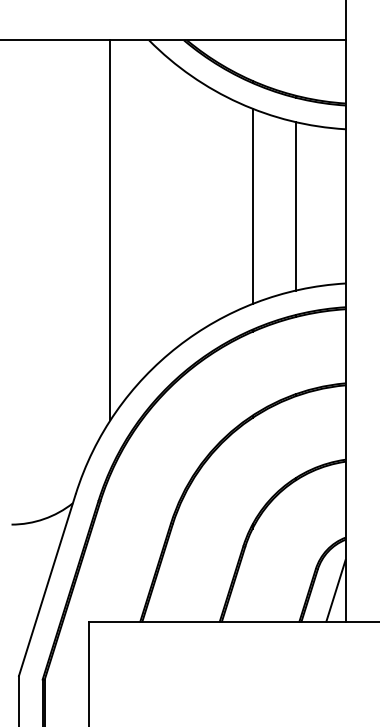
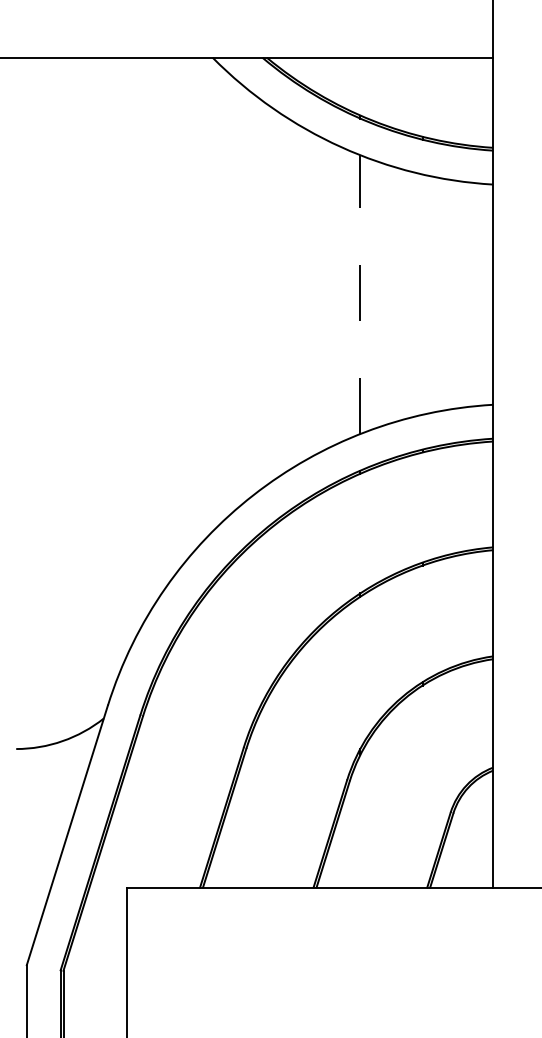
line: (252, 206) -> (360, 294), solid -> dashed
line: (296, 206) -> (422, 294), removed
line: (110, 230) -> (157, 328), removed
line: (336, 590) -> (479, 843), removed

